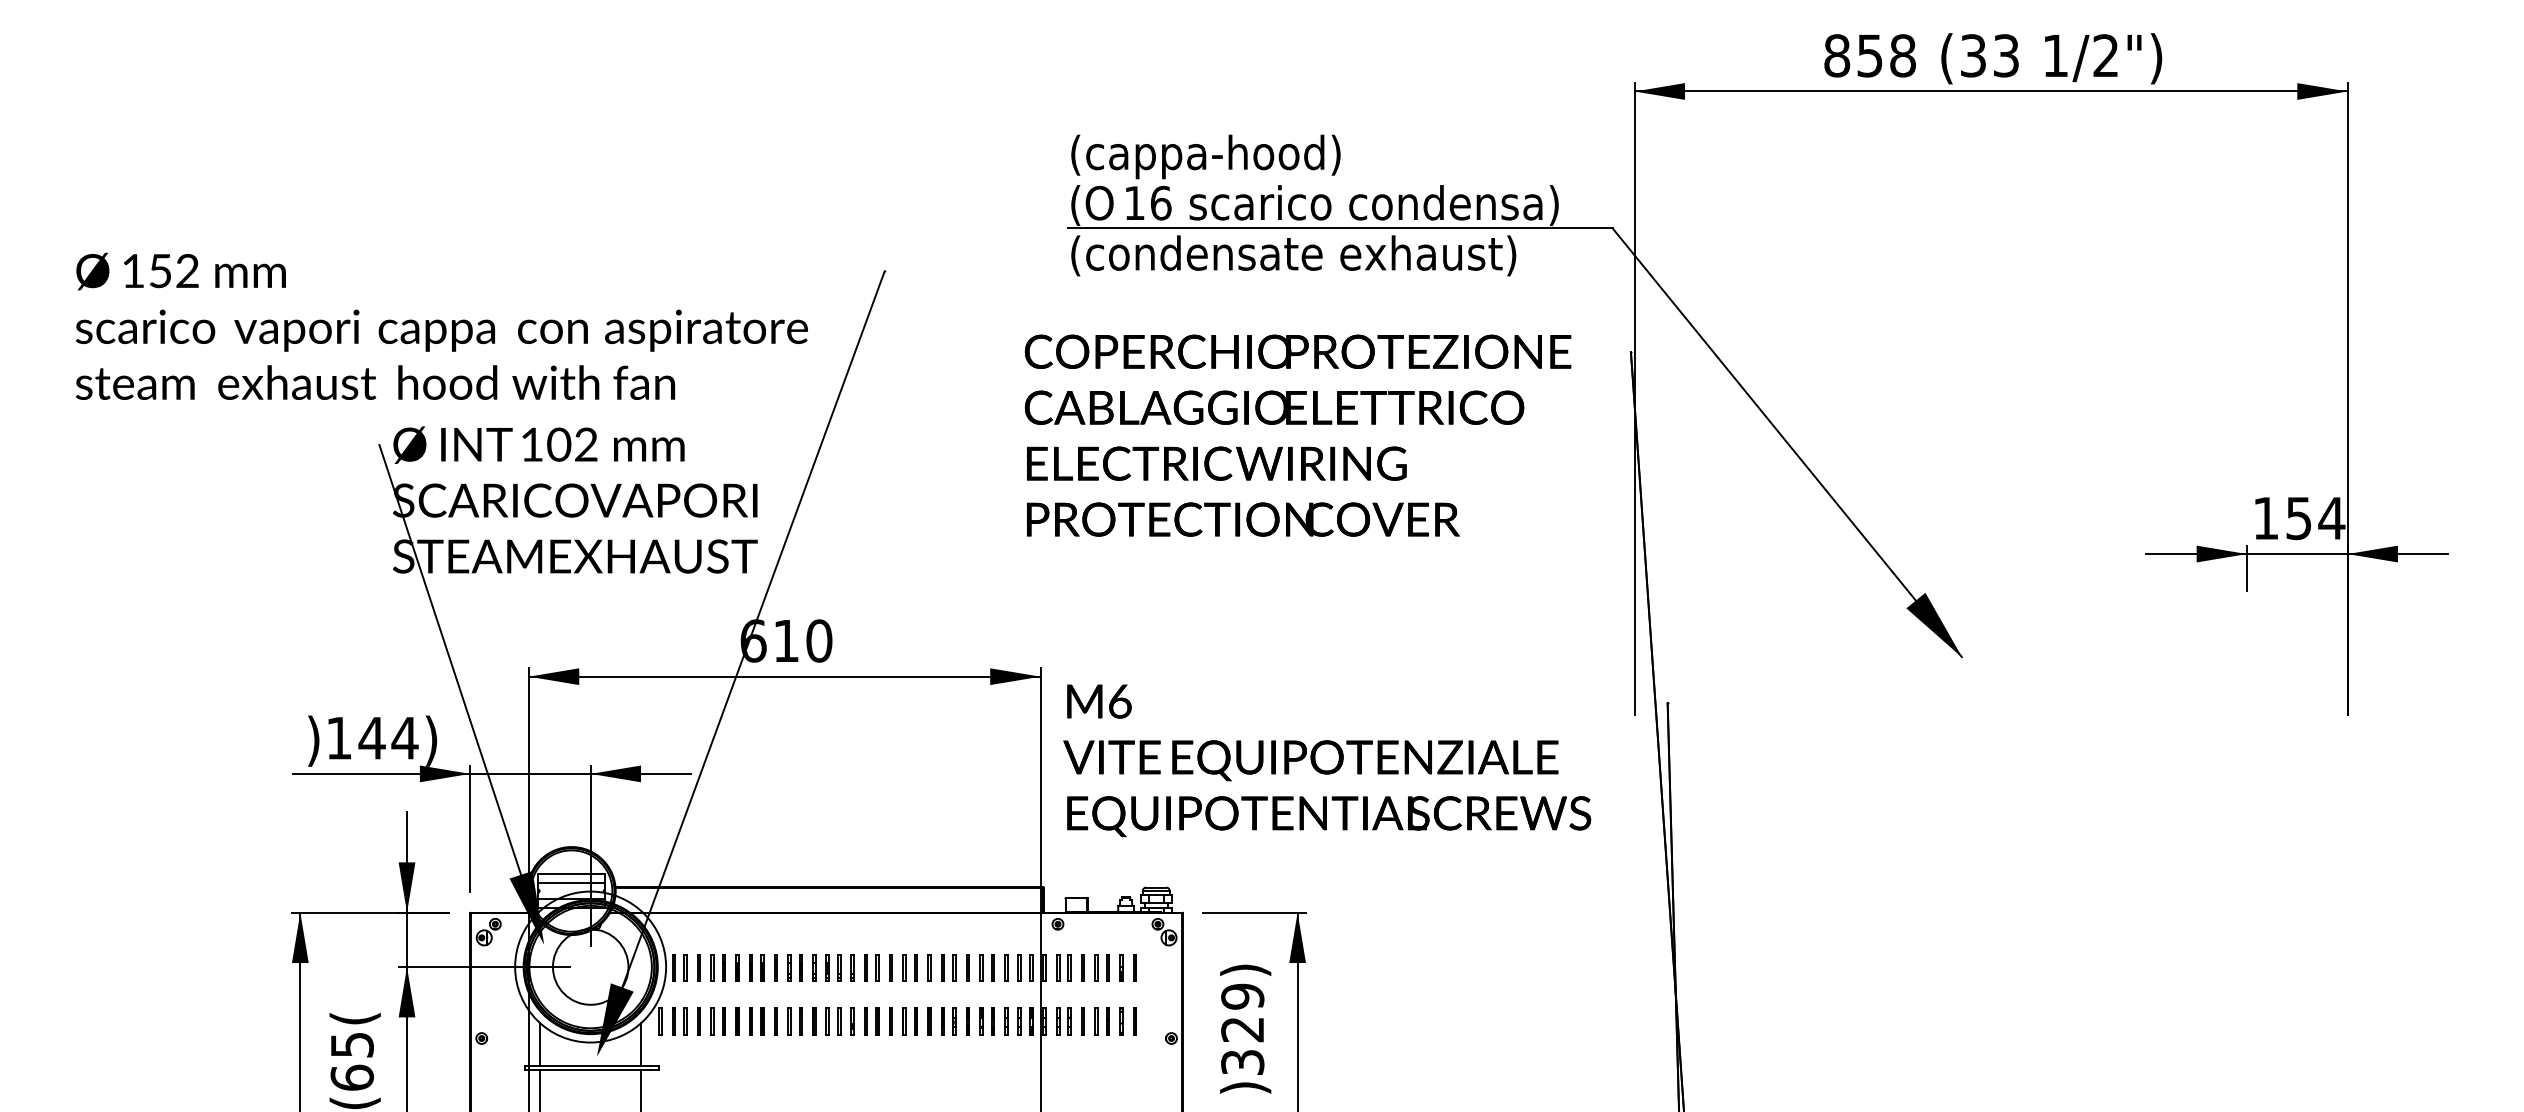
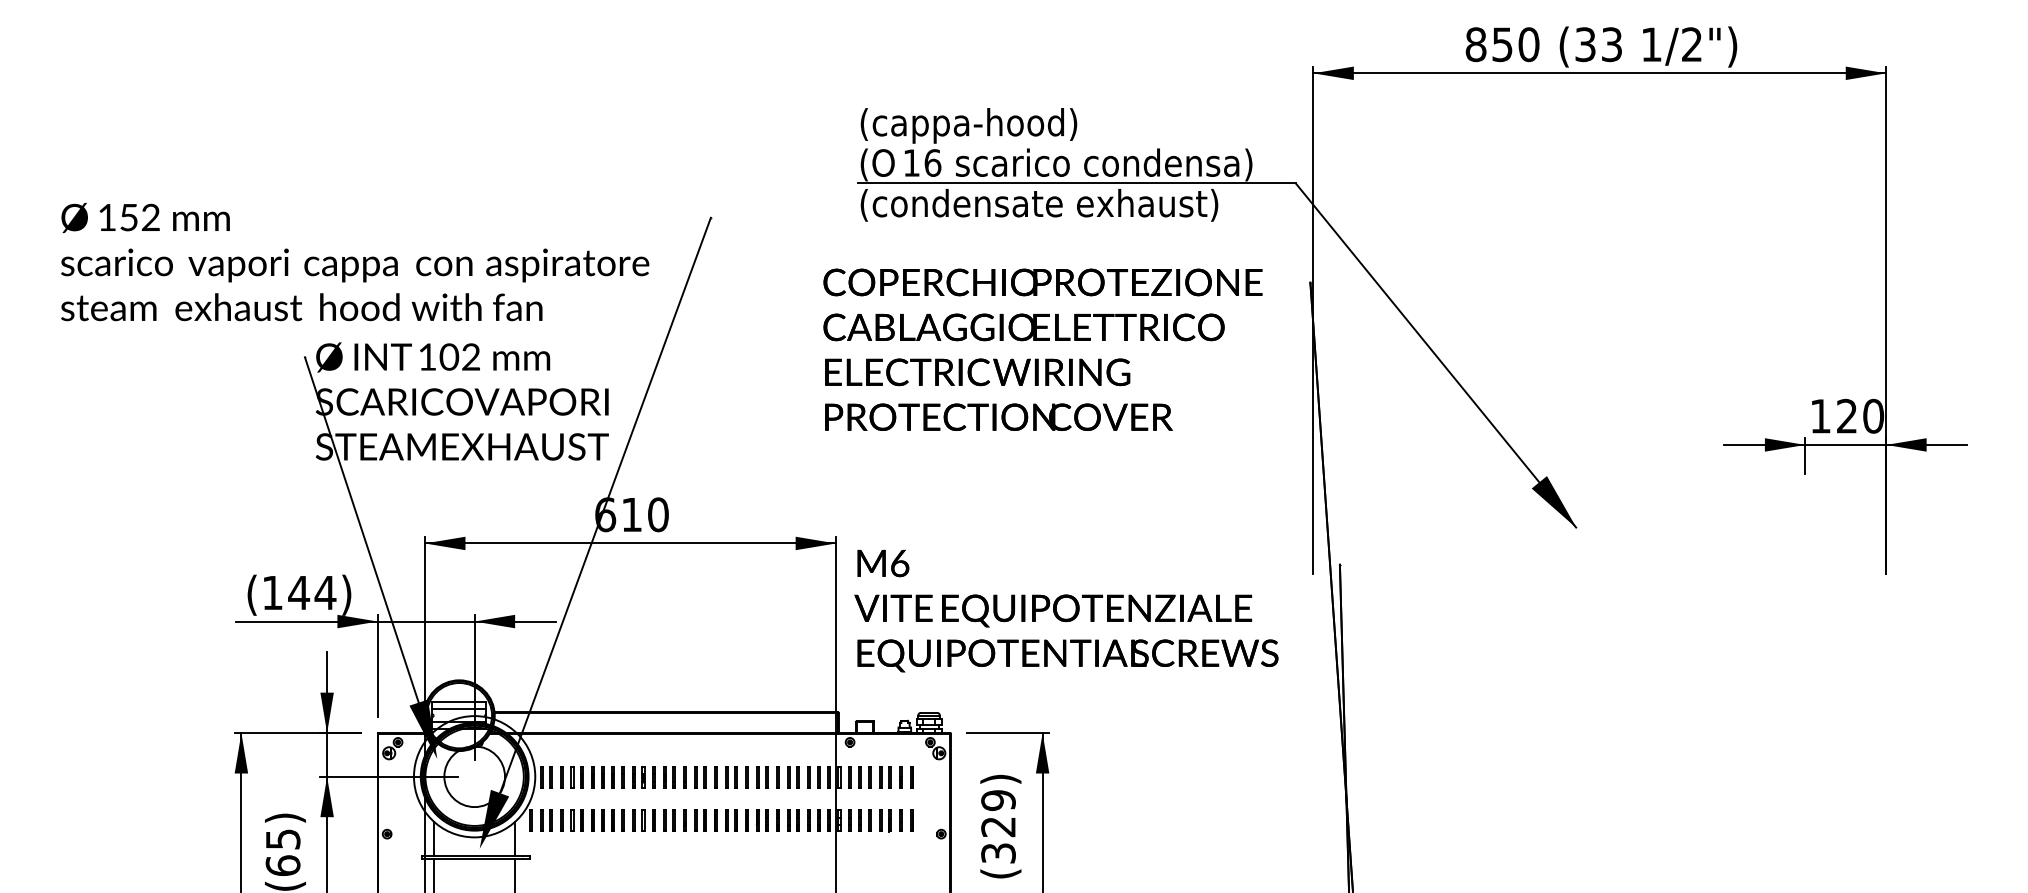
text: (1903, 55) -> (1529, 44), 858 -> 850
text: (2315, 518) -> (1860, 416), 154 -> 120
text: (313, 740) -> (251, 594), ) -> (
text: (354, 1018) -> (284, 818), ( -> )
text: (1245, 1087) -> (1000, 873), ) -> (

